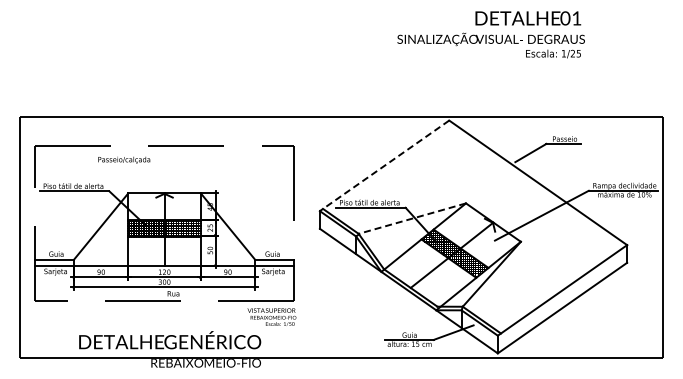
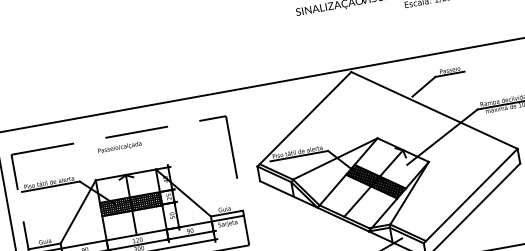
text: (124, 159) -> (119, 147), moved
line: (384, 165) -> (304, 119), dashed -> solid
line: (412, 218) -> (335, 158), dashed -> solid

